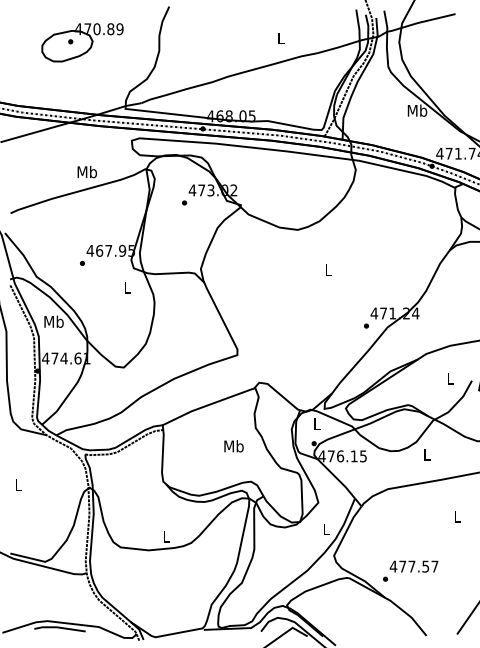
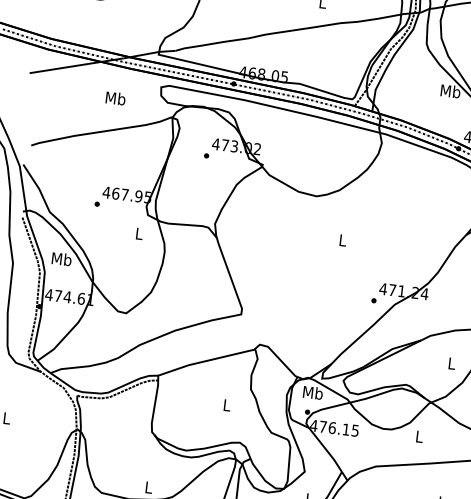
text: (86, 171) -> (115, 97), moved
text: (317, 423) -> (313, 392), L -> Mb
text: (233, 446) -> (226, 405), Mb -> L

